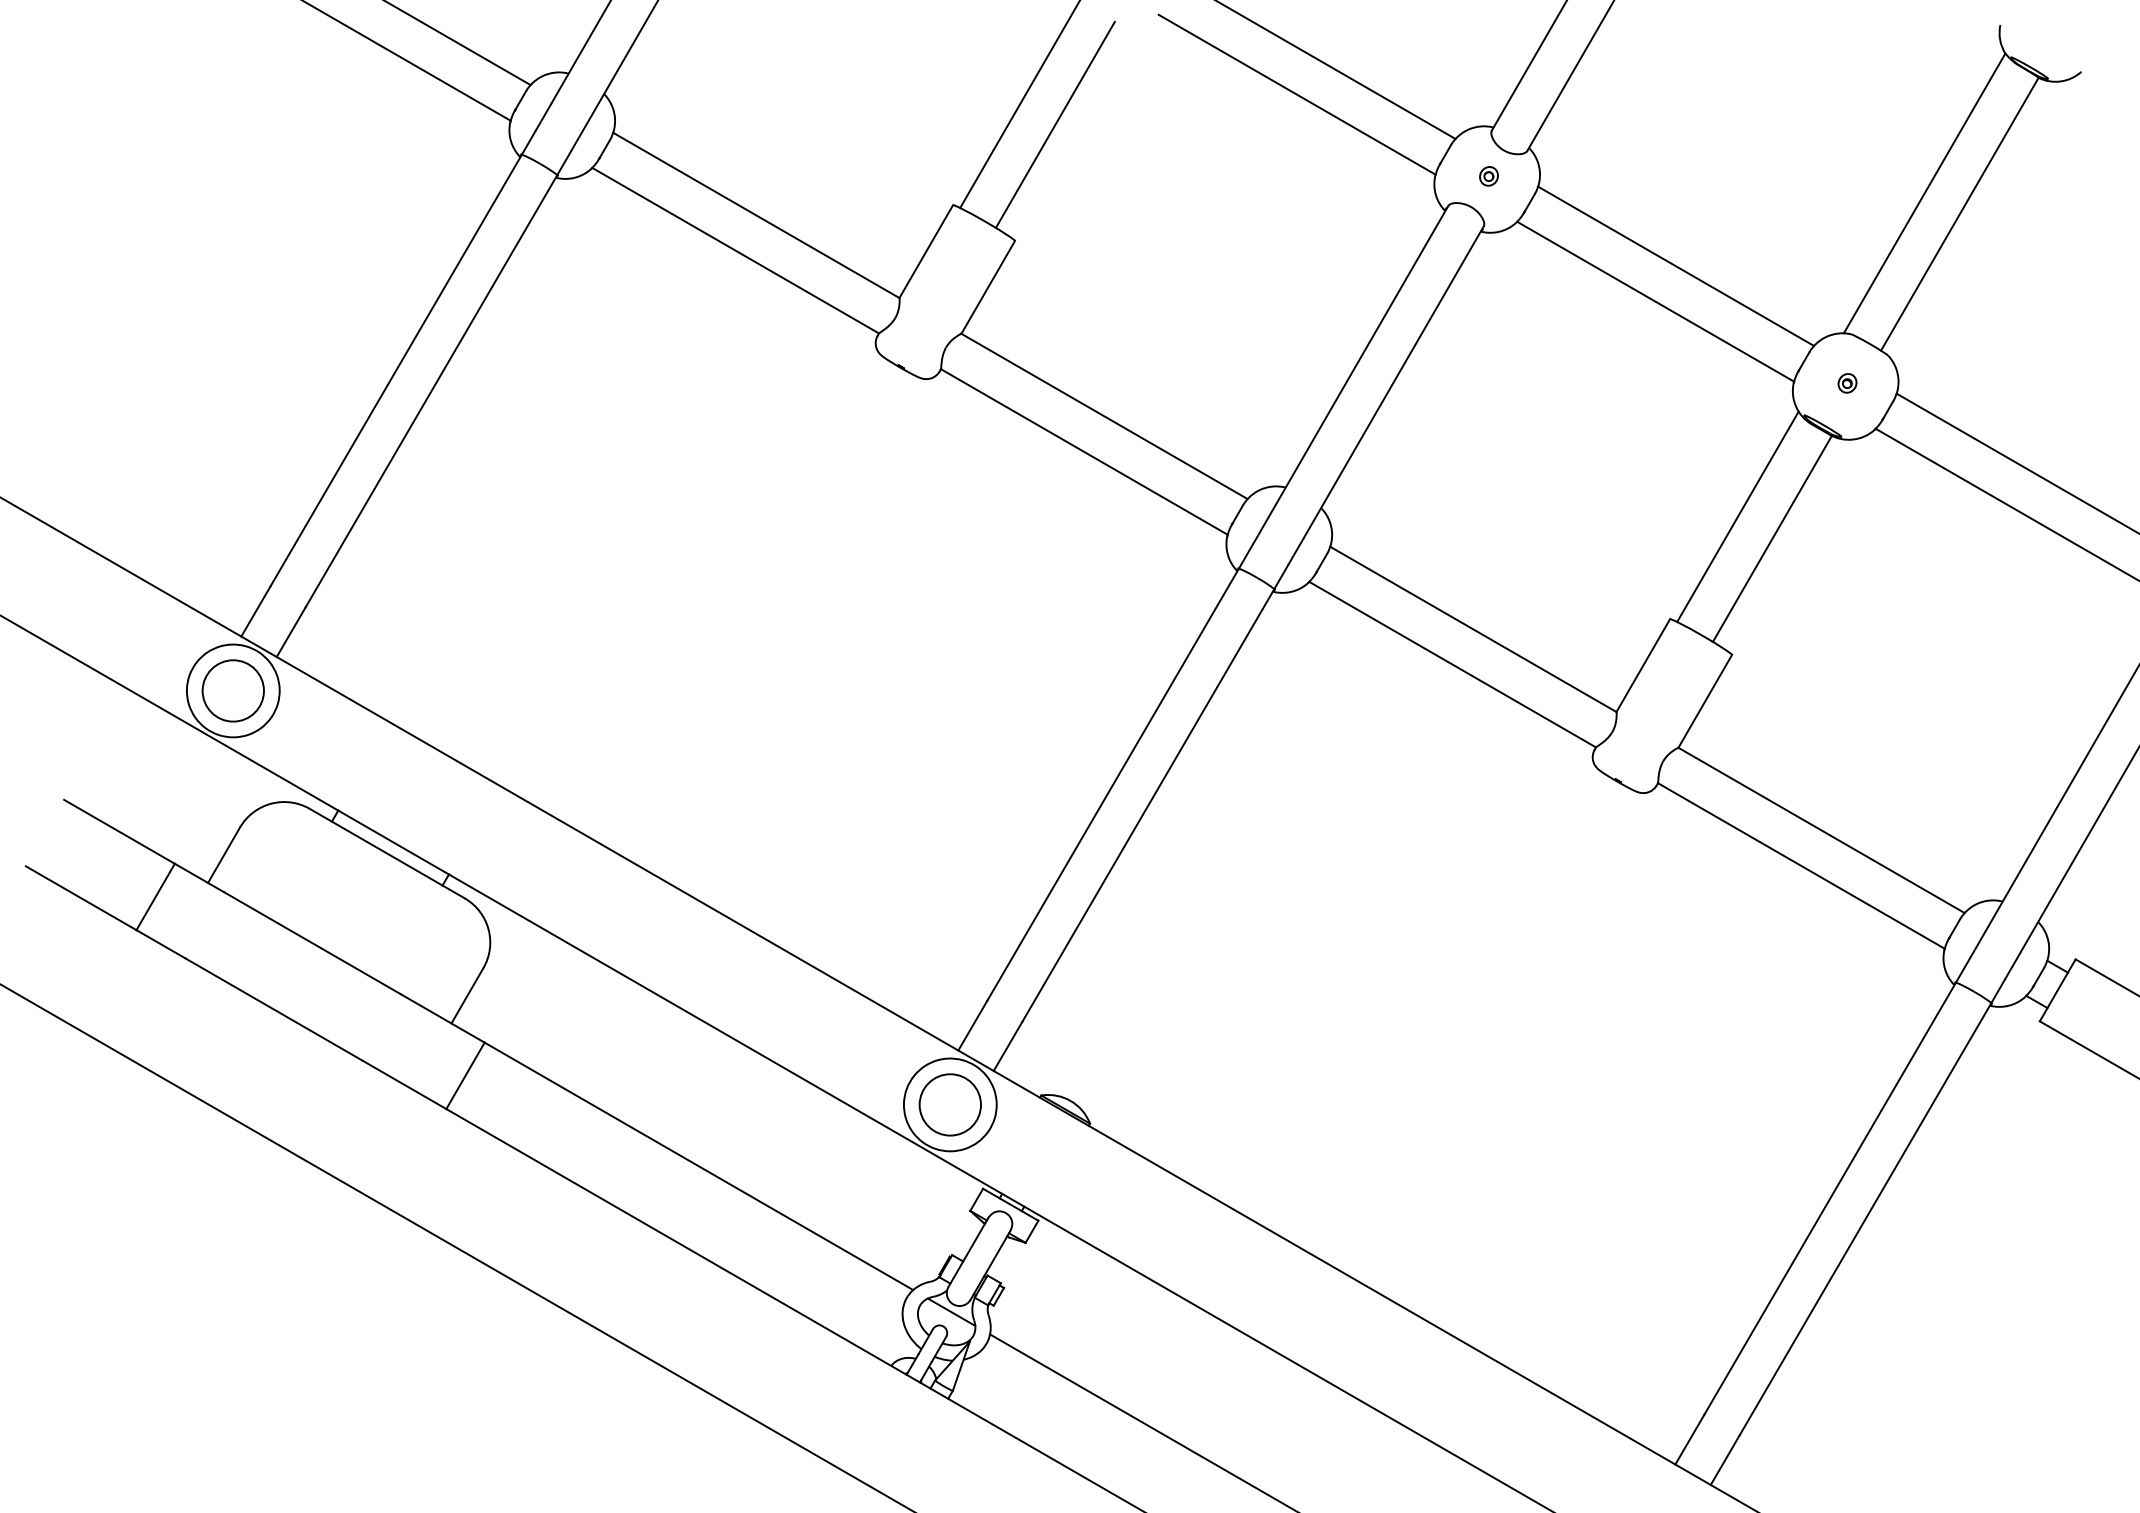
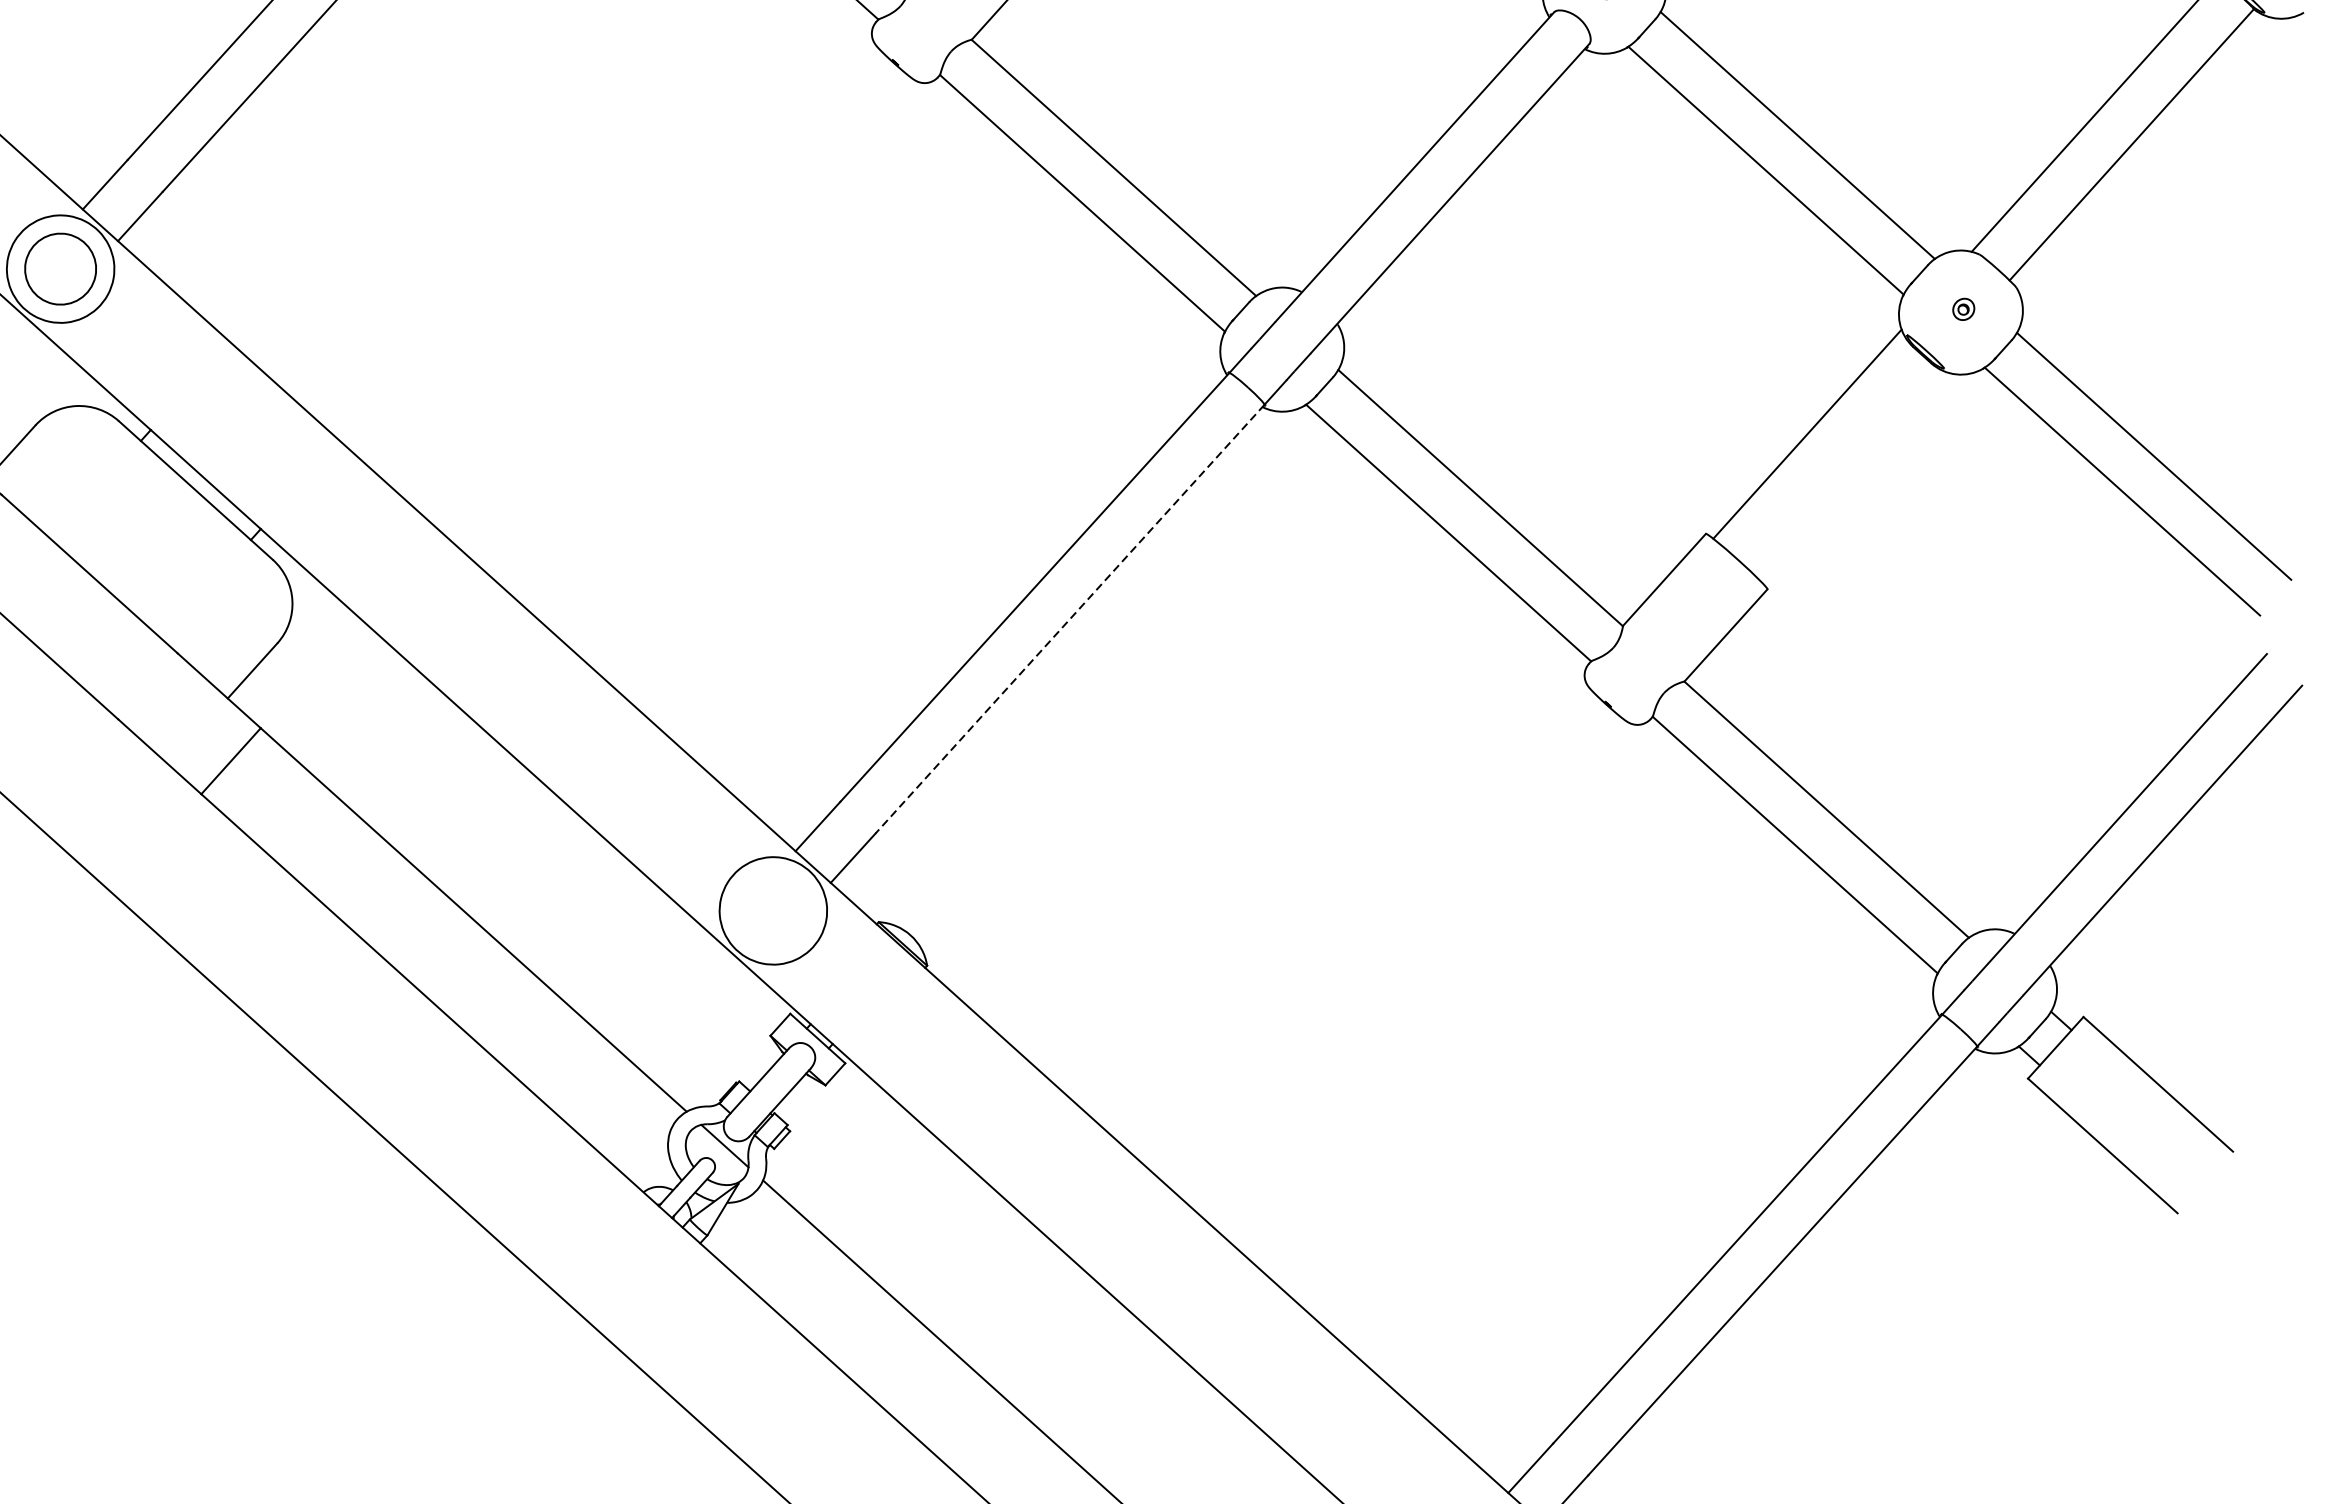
line: (1771, 538) -> (1840, 466), removed
line: (1148, 805) -> (1070, 619), solid -> dashed
circle: (949, 1104) -> (772, 910), removed

